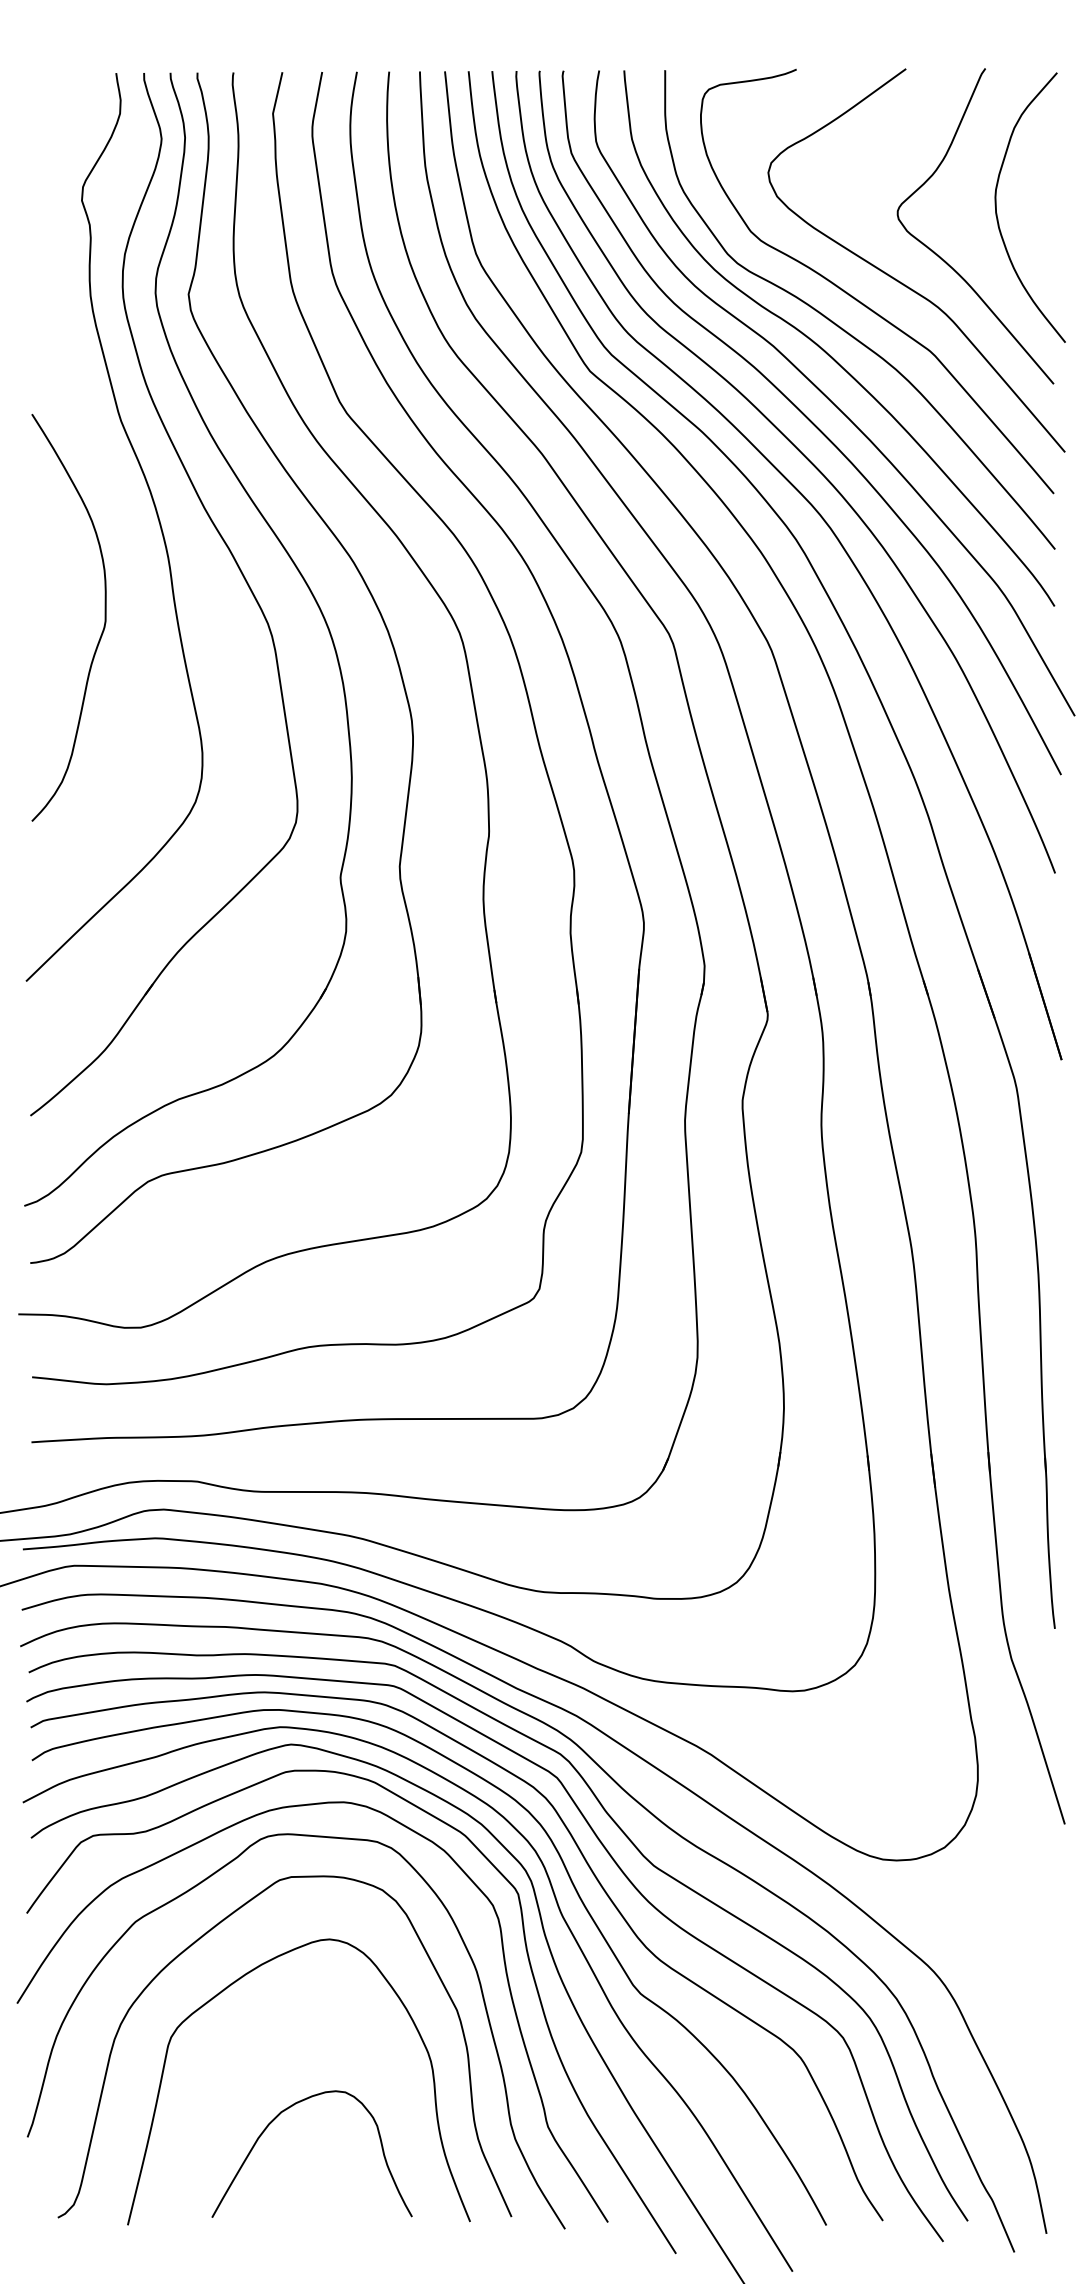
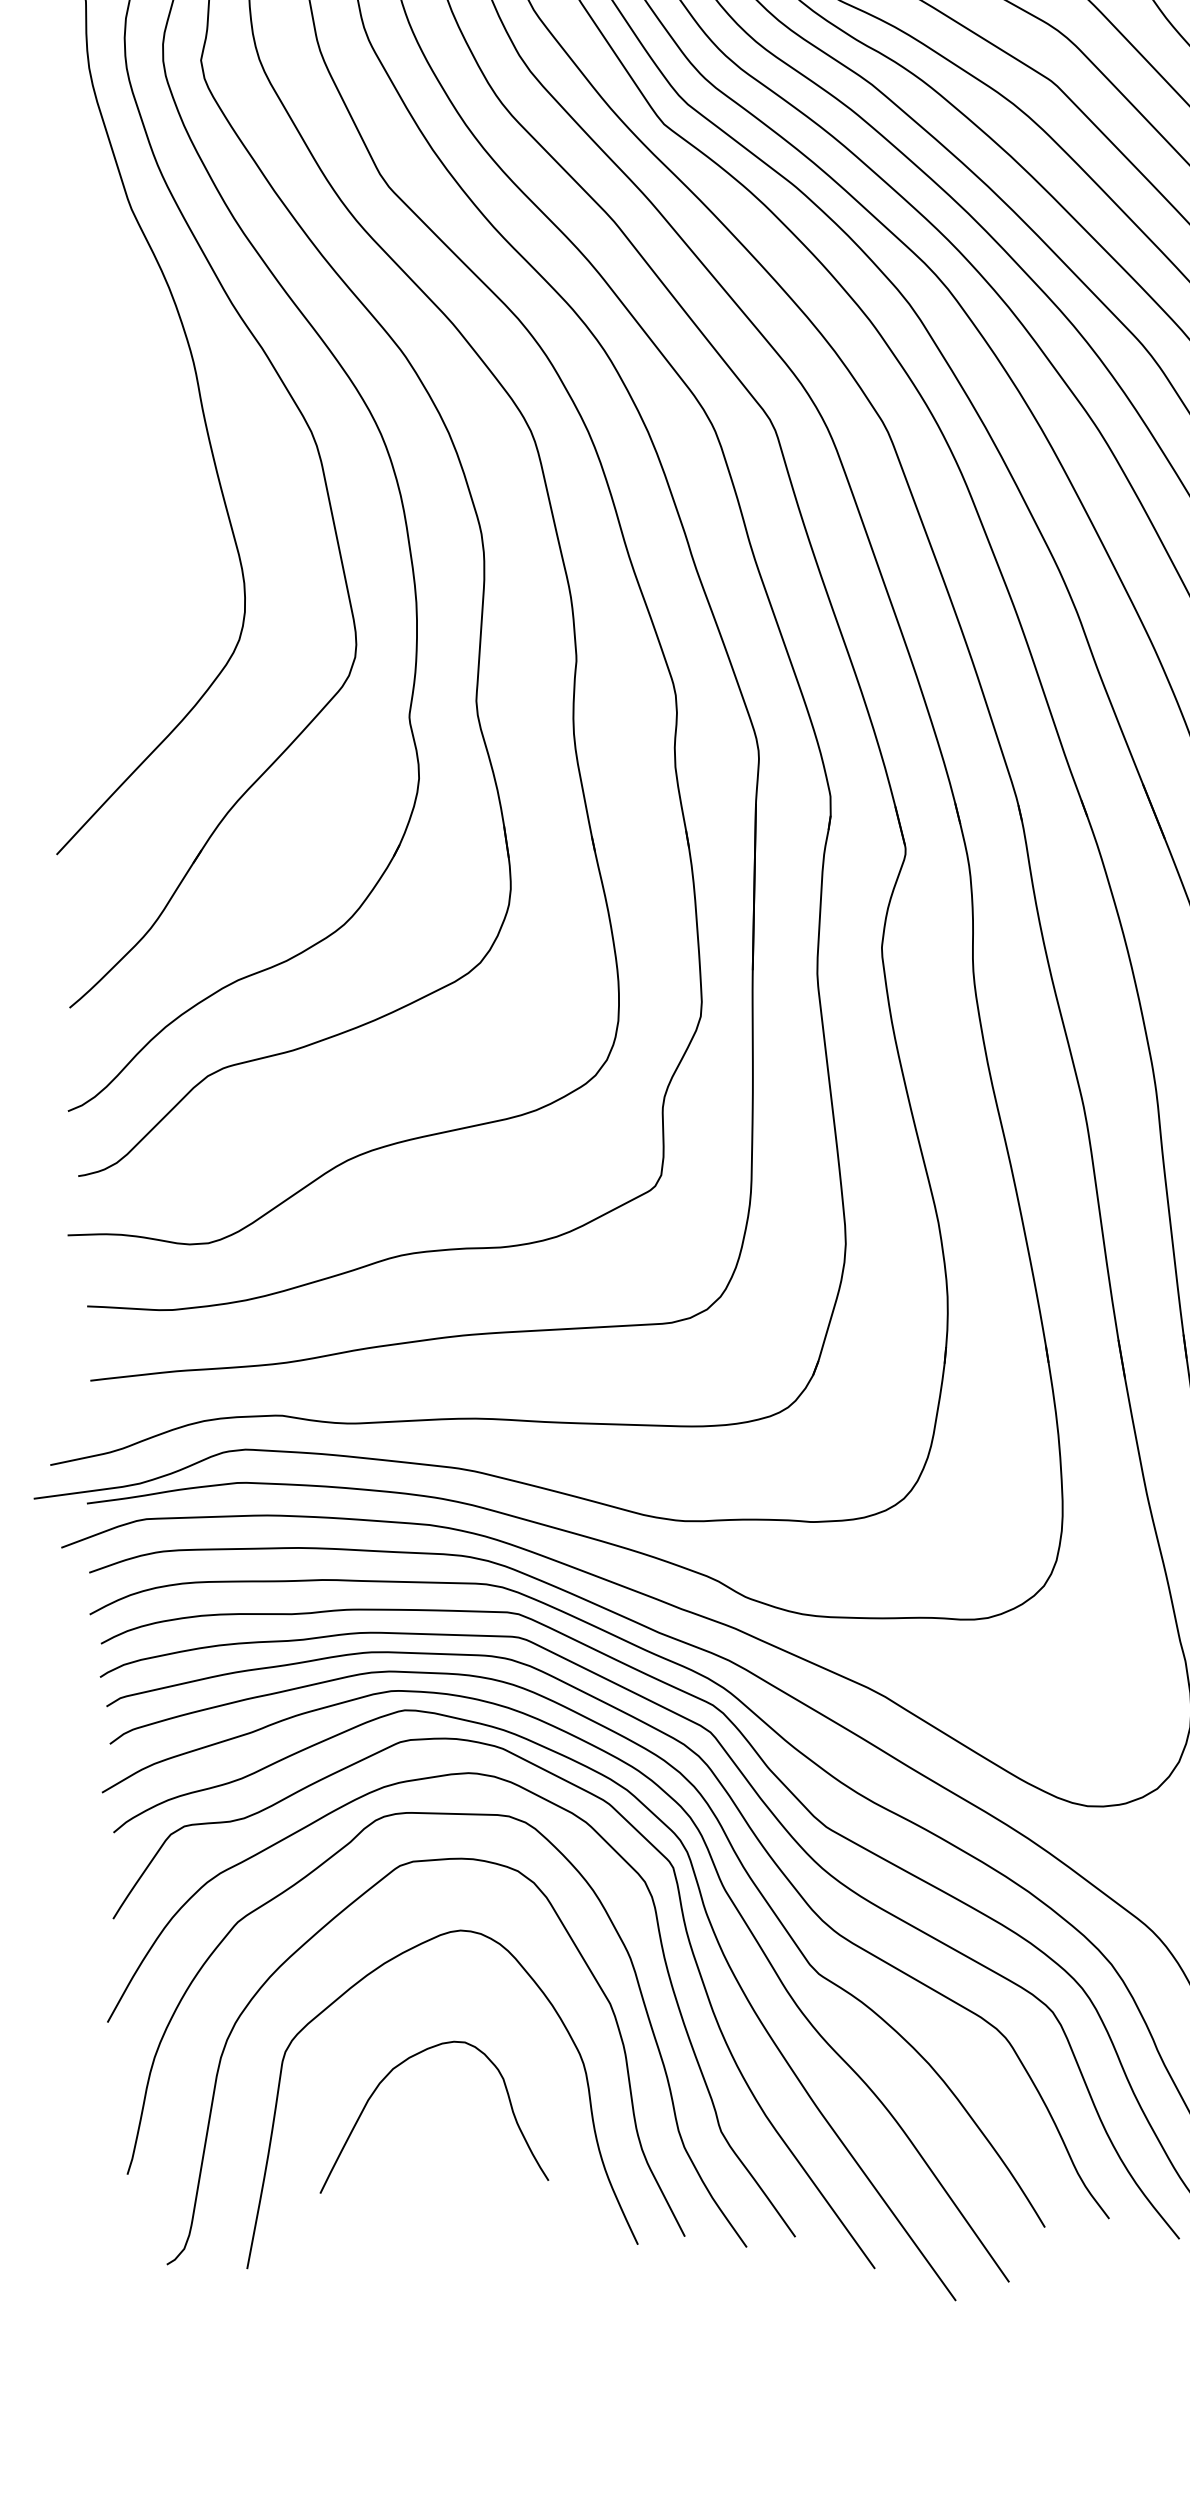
curve: (103, 625) -> (123, 443), removed
curve: (276, 2118) -> (387, 2076), moved

